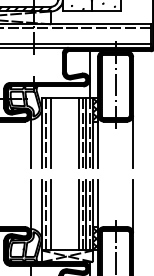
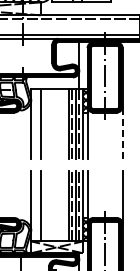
line: (46, 133) -> (36, 124), removed
line: (31, 141) -> (21, 132), removed
line: (133, 141) -> (123, 132), solid -> dashed
line: (31, 206) -> (21, 197), removed
line: (46, 215) -> (36, 206), removed

